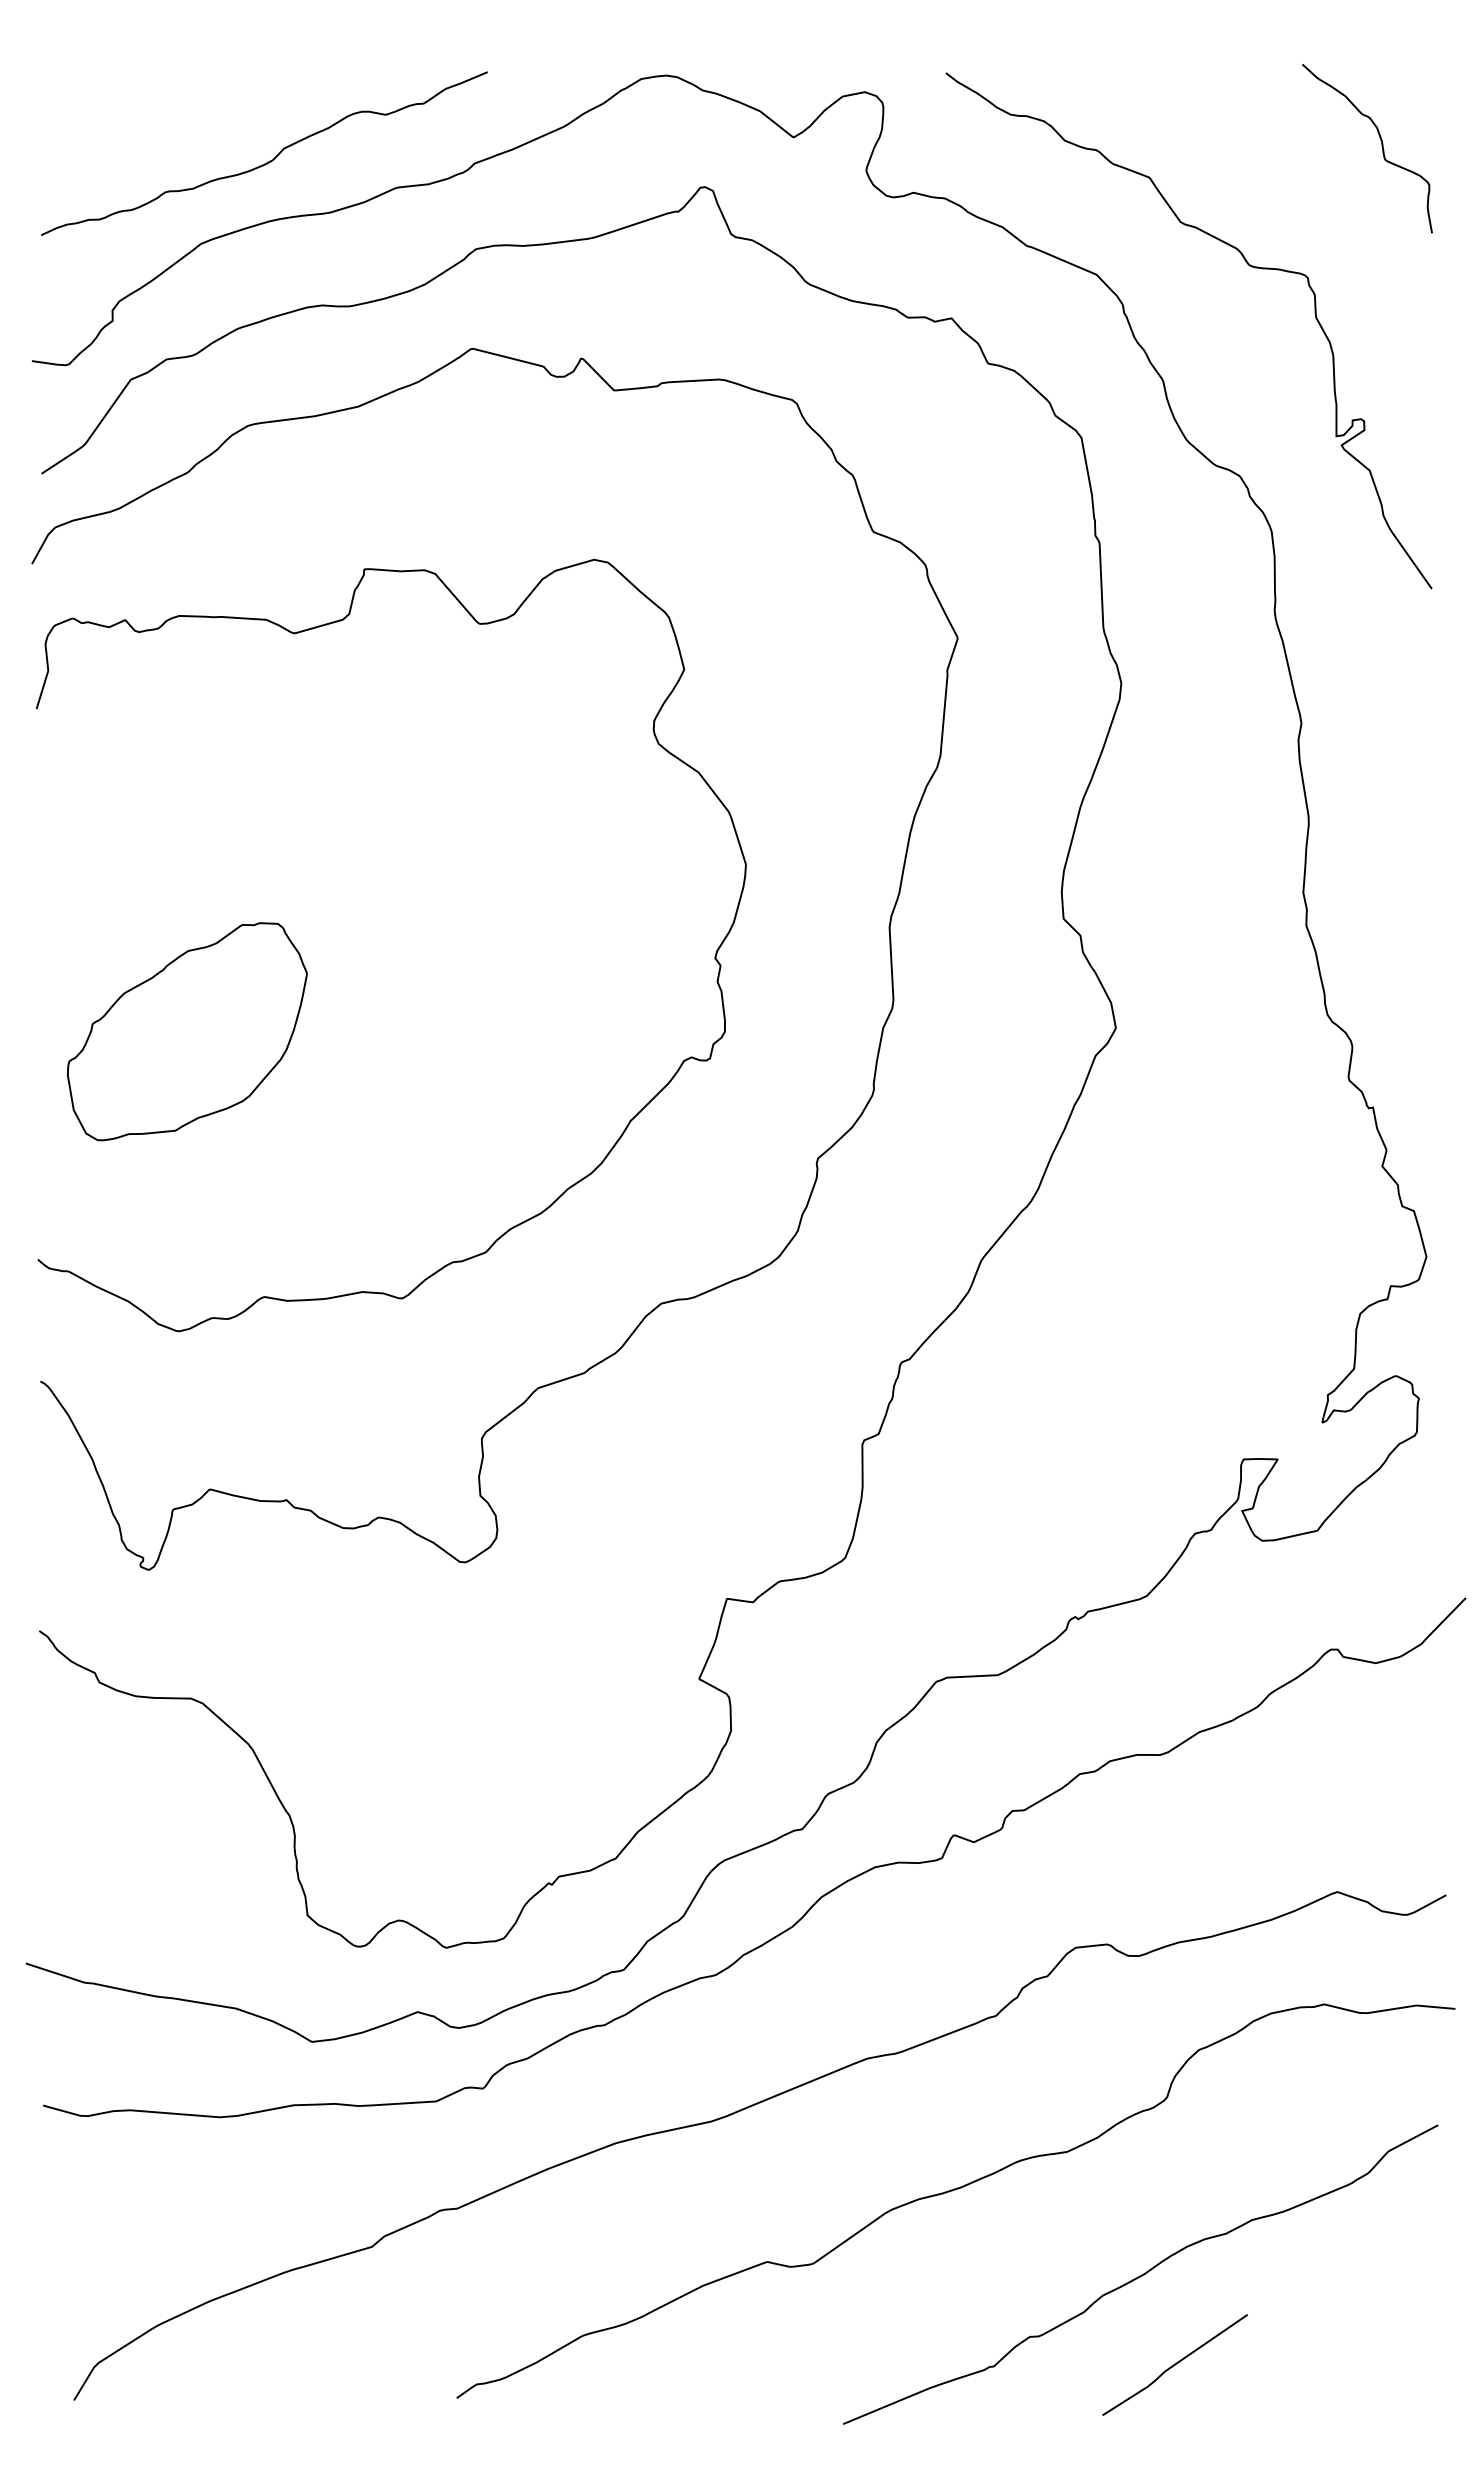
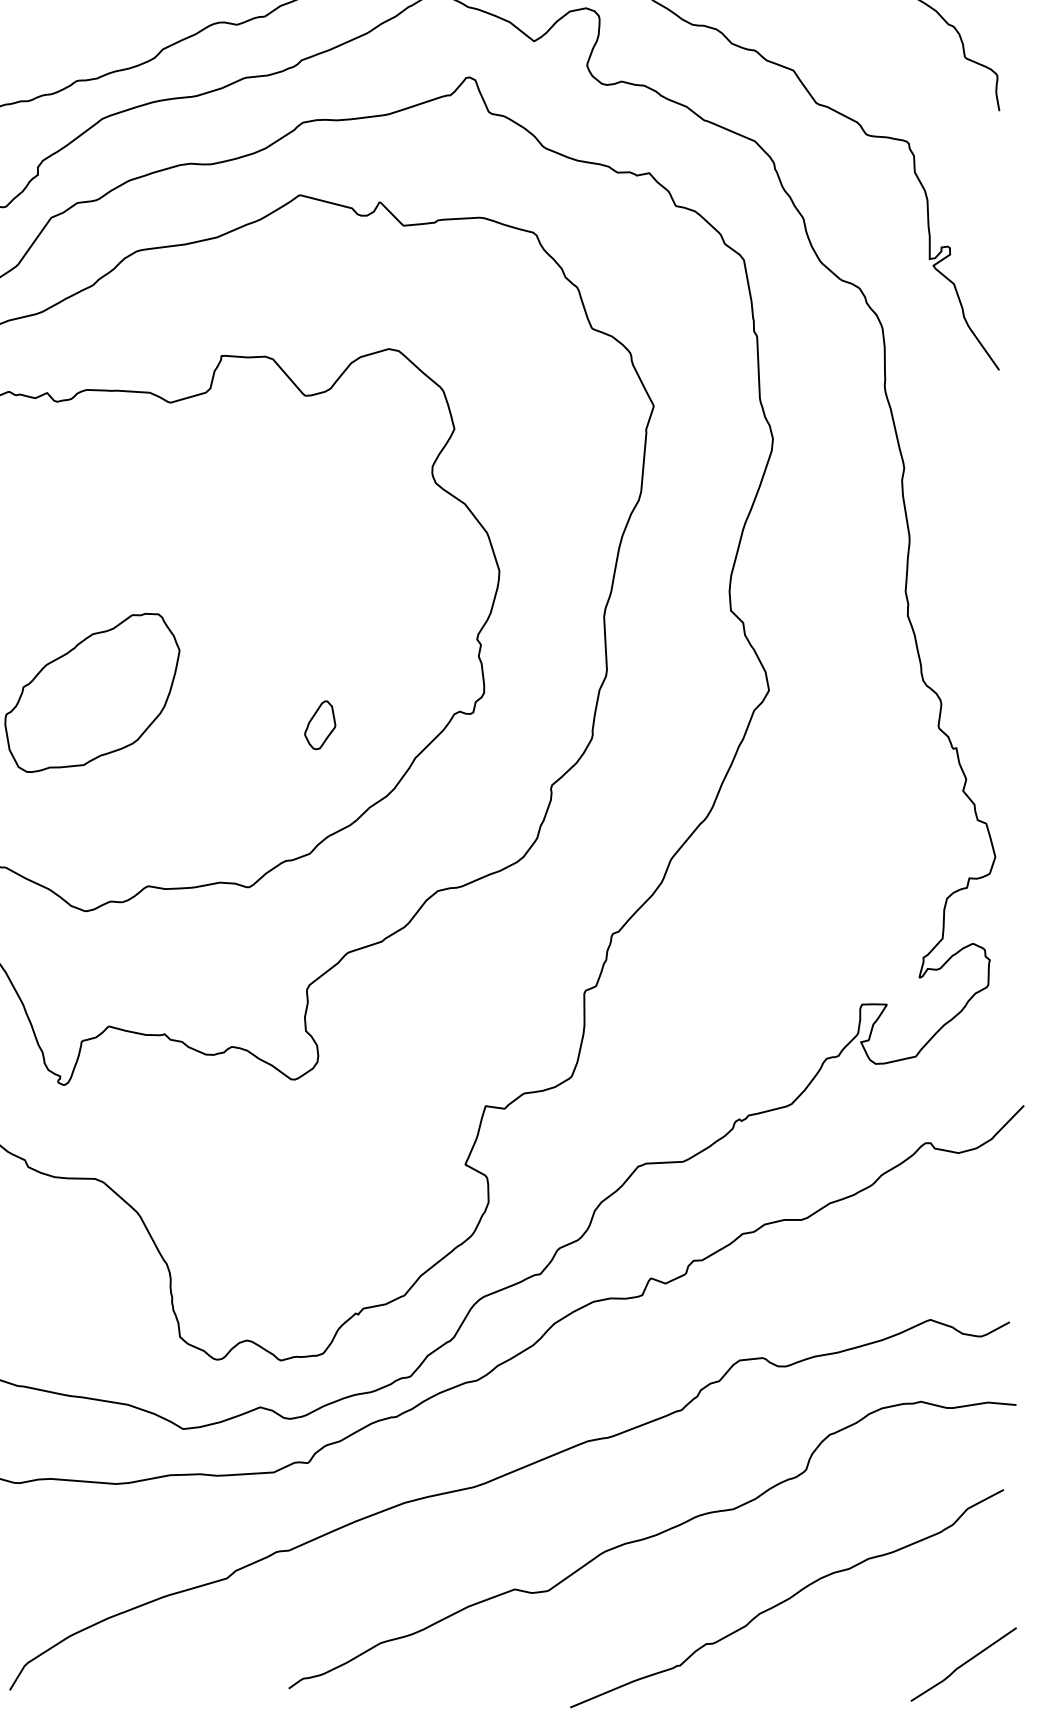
part: (499, 1075) -> (319, 724), added
curve: (1174, 2364) -> (963, 1664), moved

